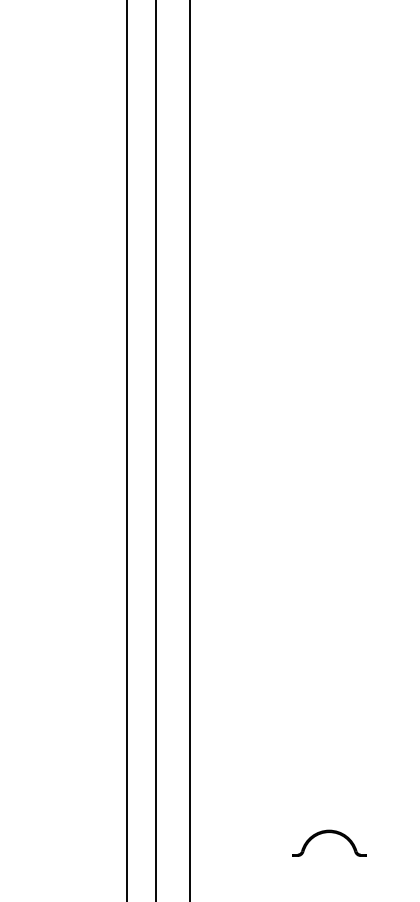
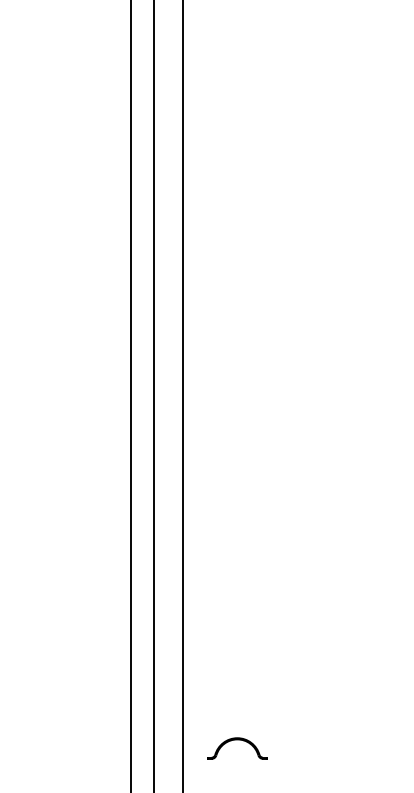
part: (329, 833) -> (237, 740), moved

